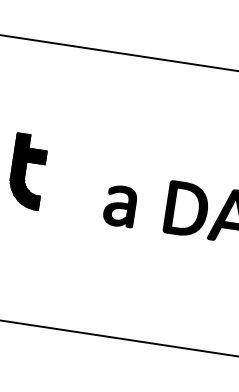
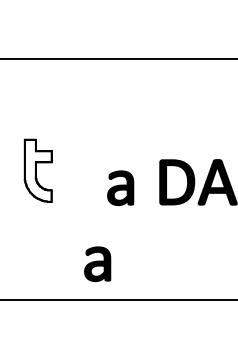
fill: (26, 171) -> (37, 170), removed
part: (80, 289) -> (97, 263), added

